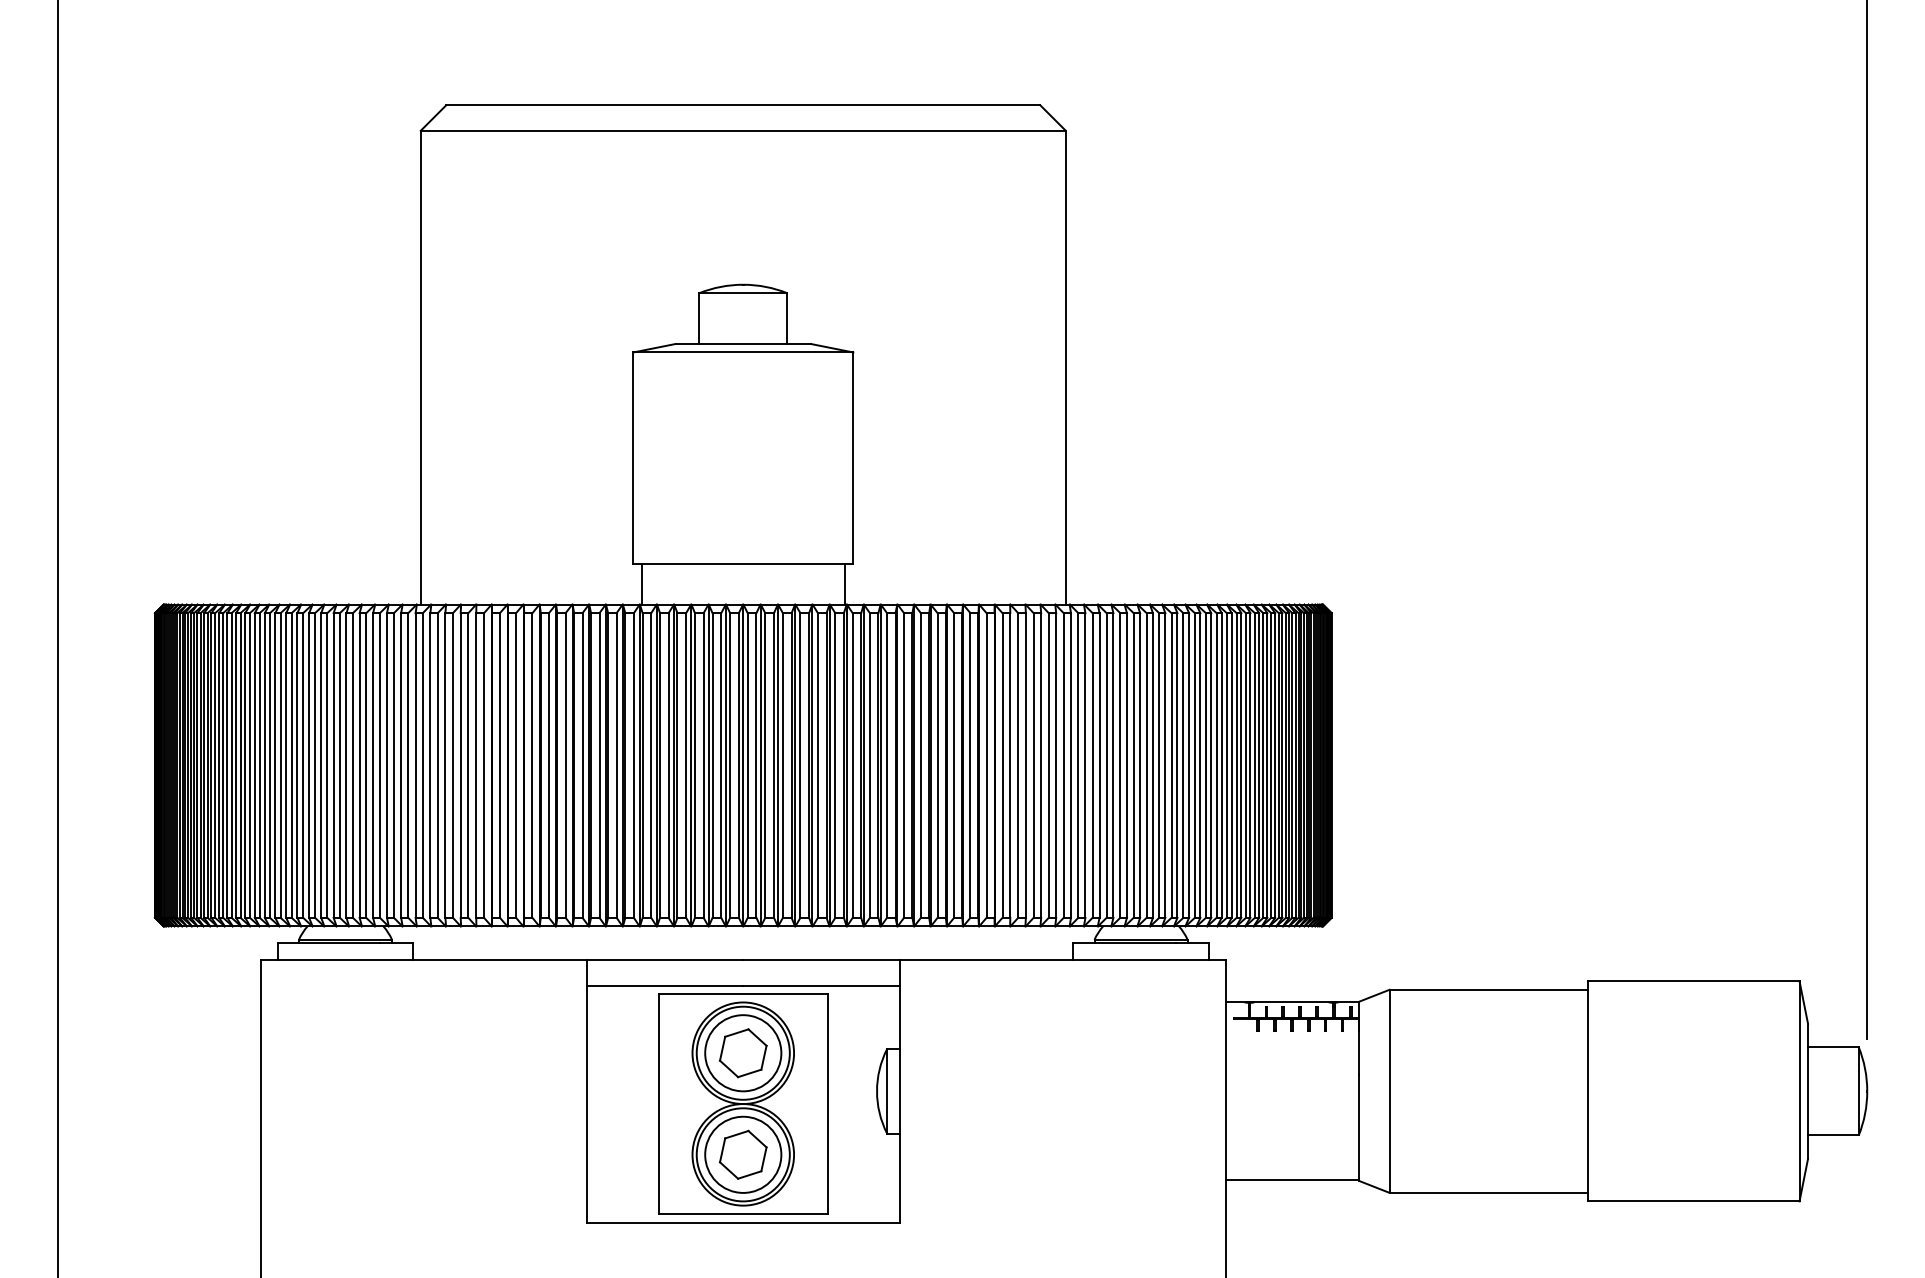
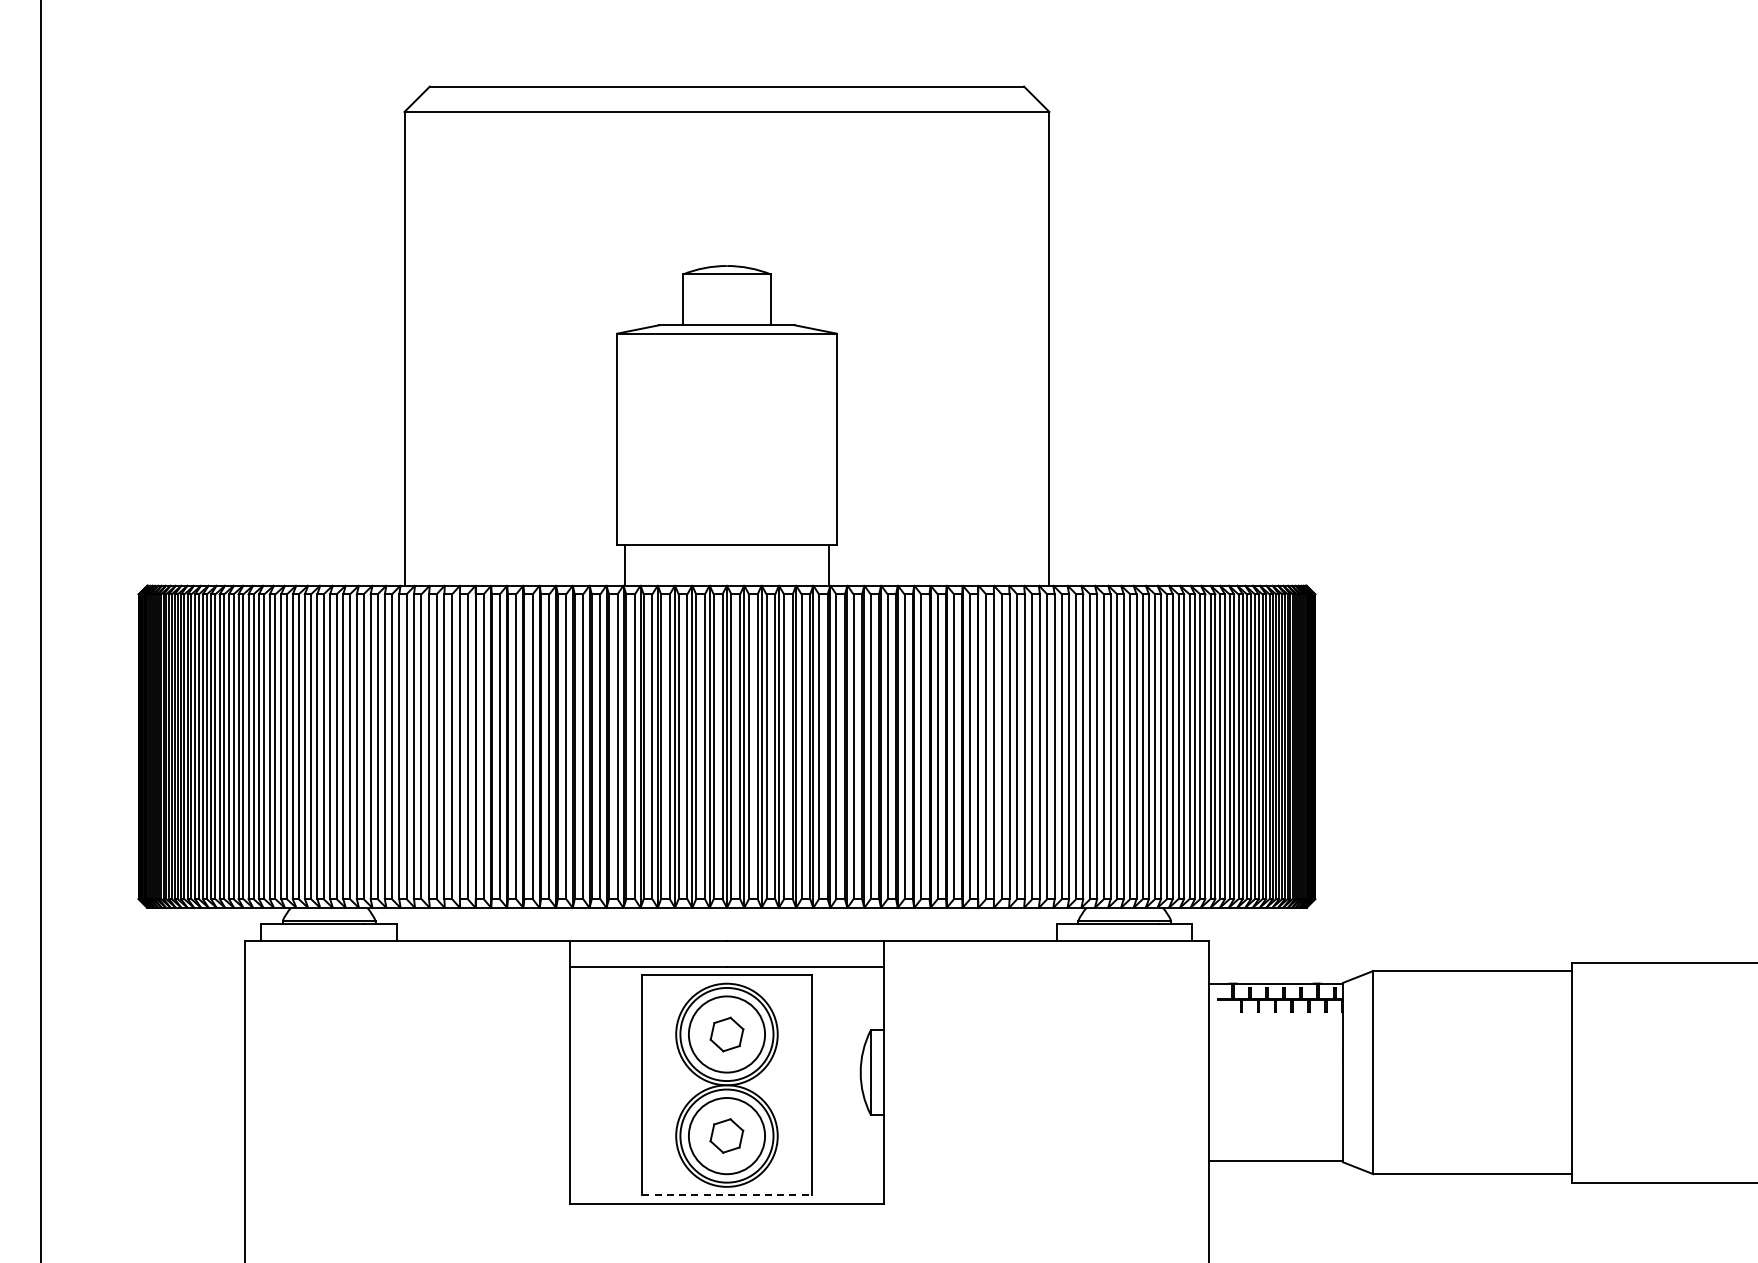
part: (743, 1053) -> (727, 1034), size x0.7
part: (742, 1154) -> (726, 1135), size x0.7
line: (743, 1214) -> (727, 1195), solid -> dashed

